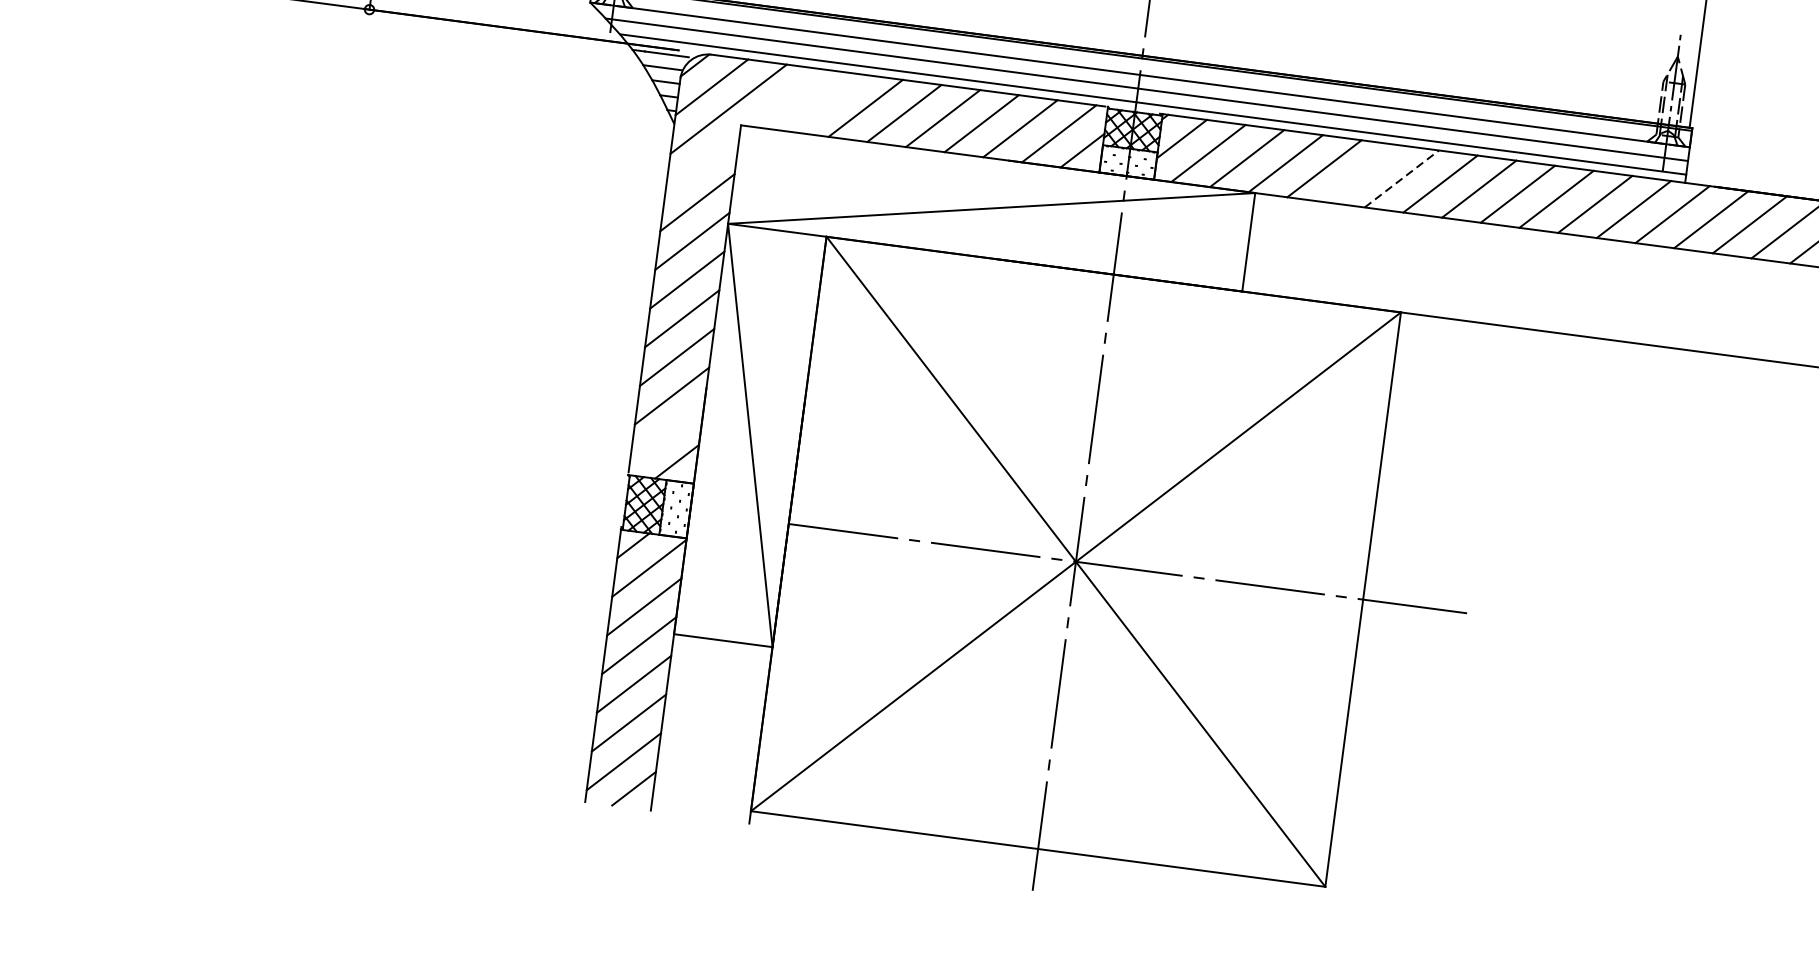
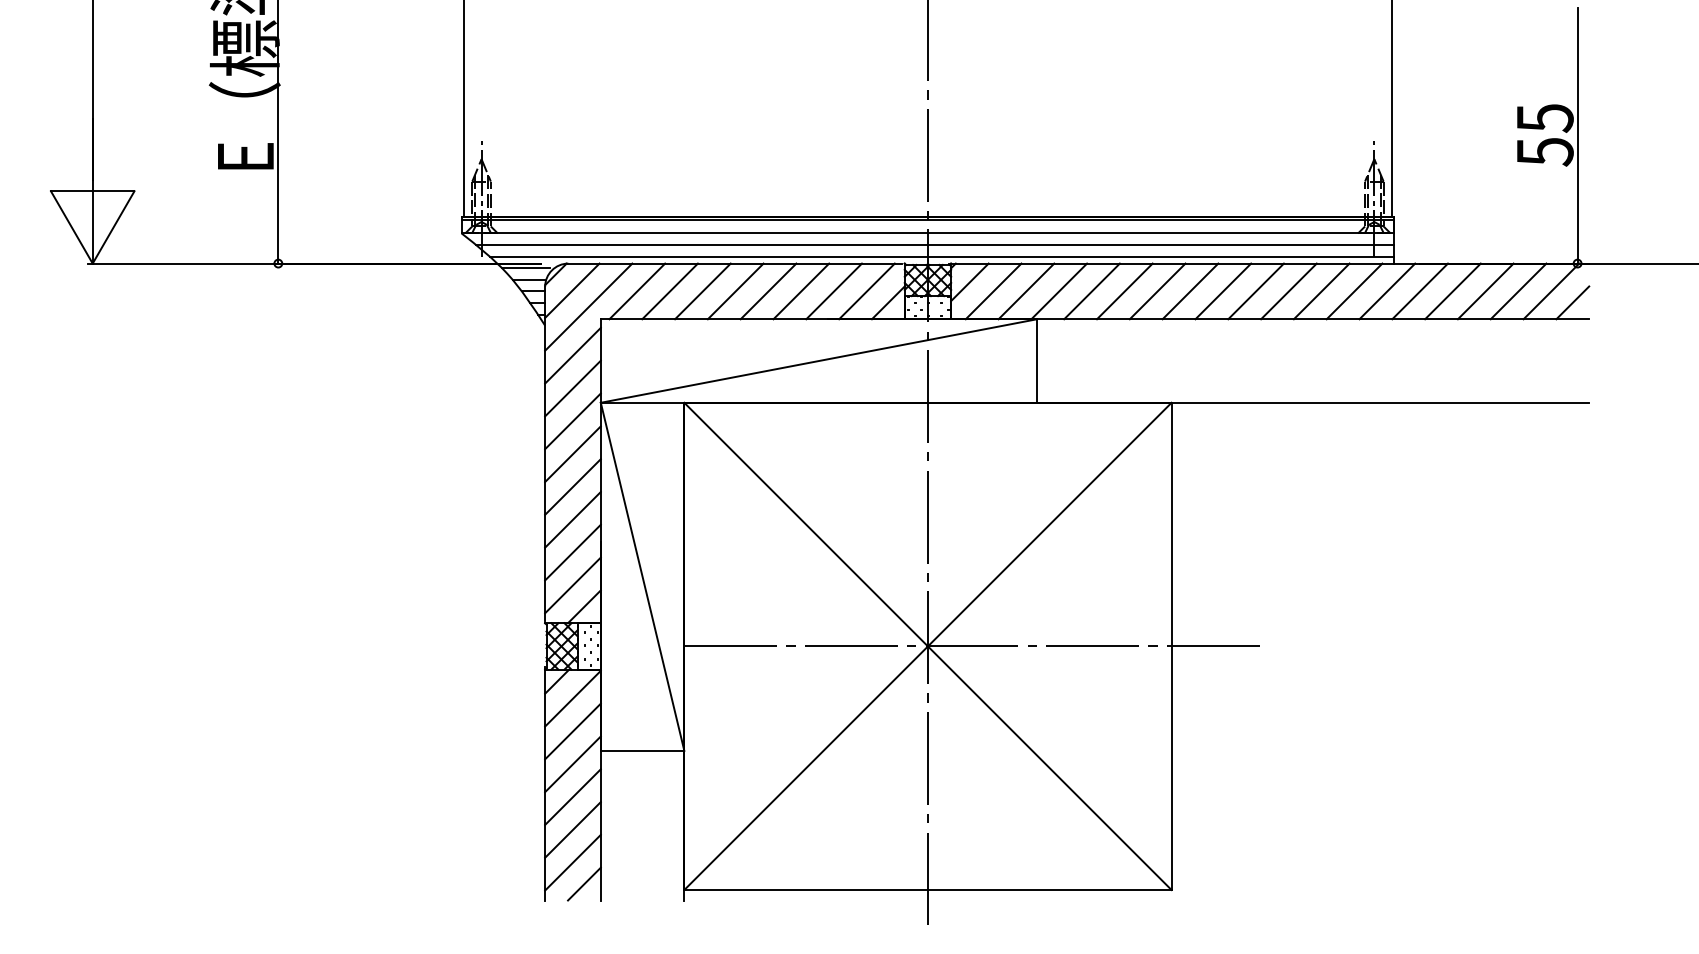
line: (788, 98) -> (637, 291), added
line: (826, 103) -> (669, 291), added
line: (702, 163) -> (572, 355), added
line: (1362, 173) -> (1124, 291), added
line: (1402, 179) -> (1158, 291), dashed -> solid
line: (666, 434) -> (572, 585), added

